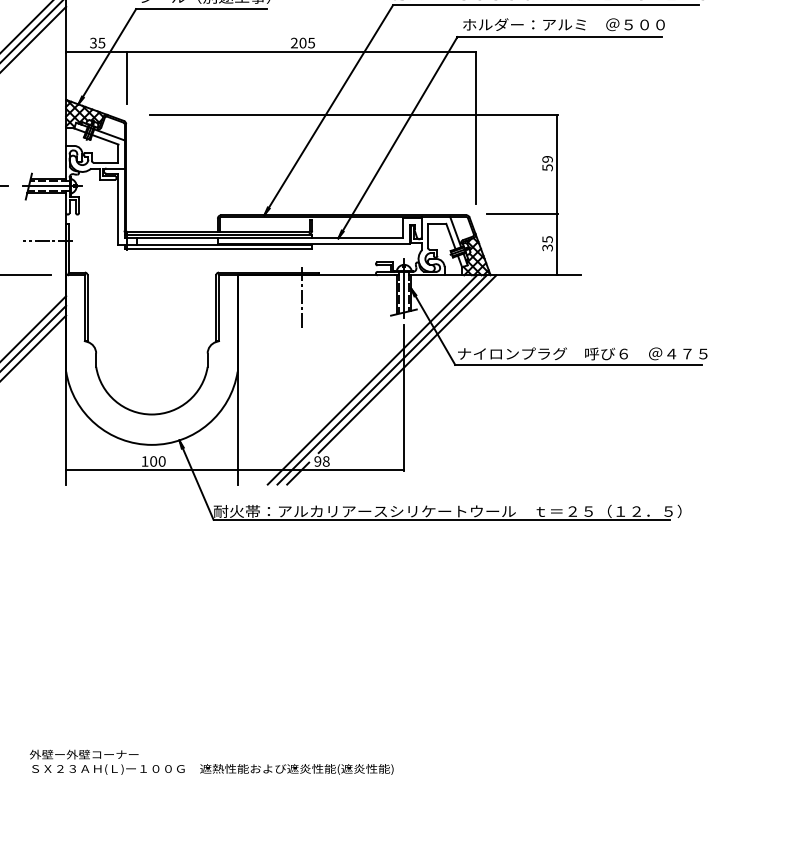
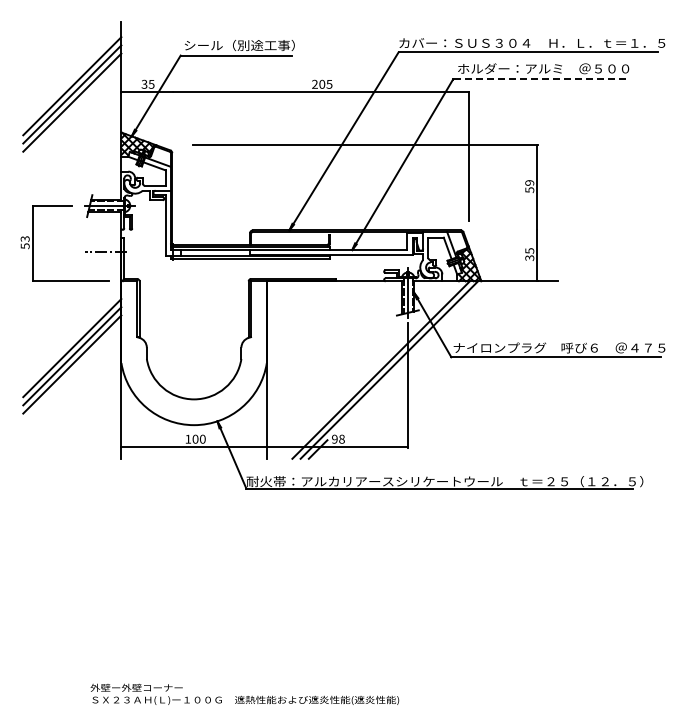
line: (559, 37) -> (539, 79), solid -> dashed
line: (127, 77) -> (173, 113), removed
line: (522, 214) -> (508, 229), removed
line: (302, 299) -> (321, 301), removed
line: (407, 363) -> (410, 356), removed

